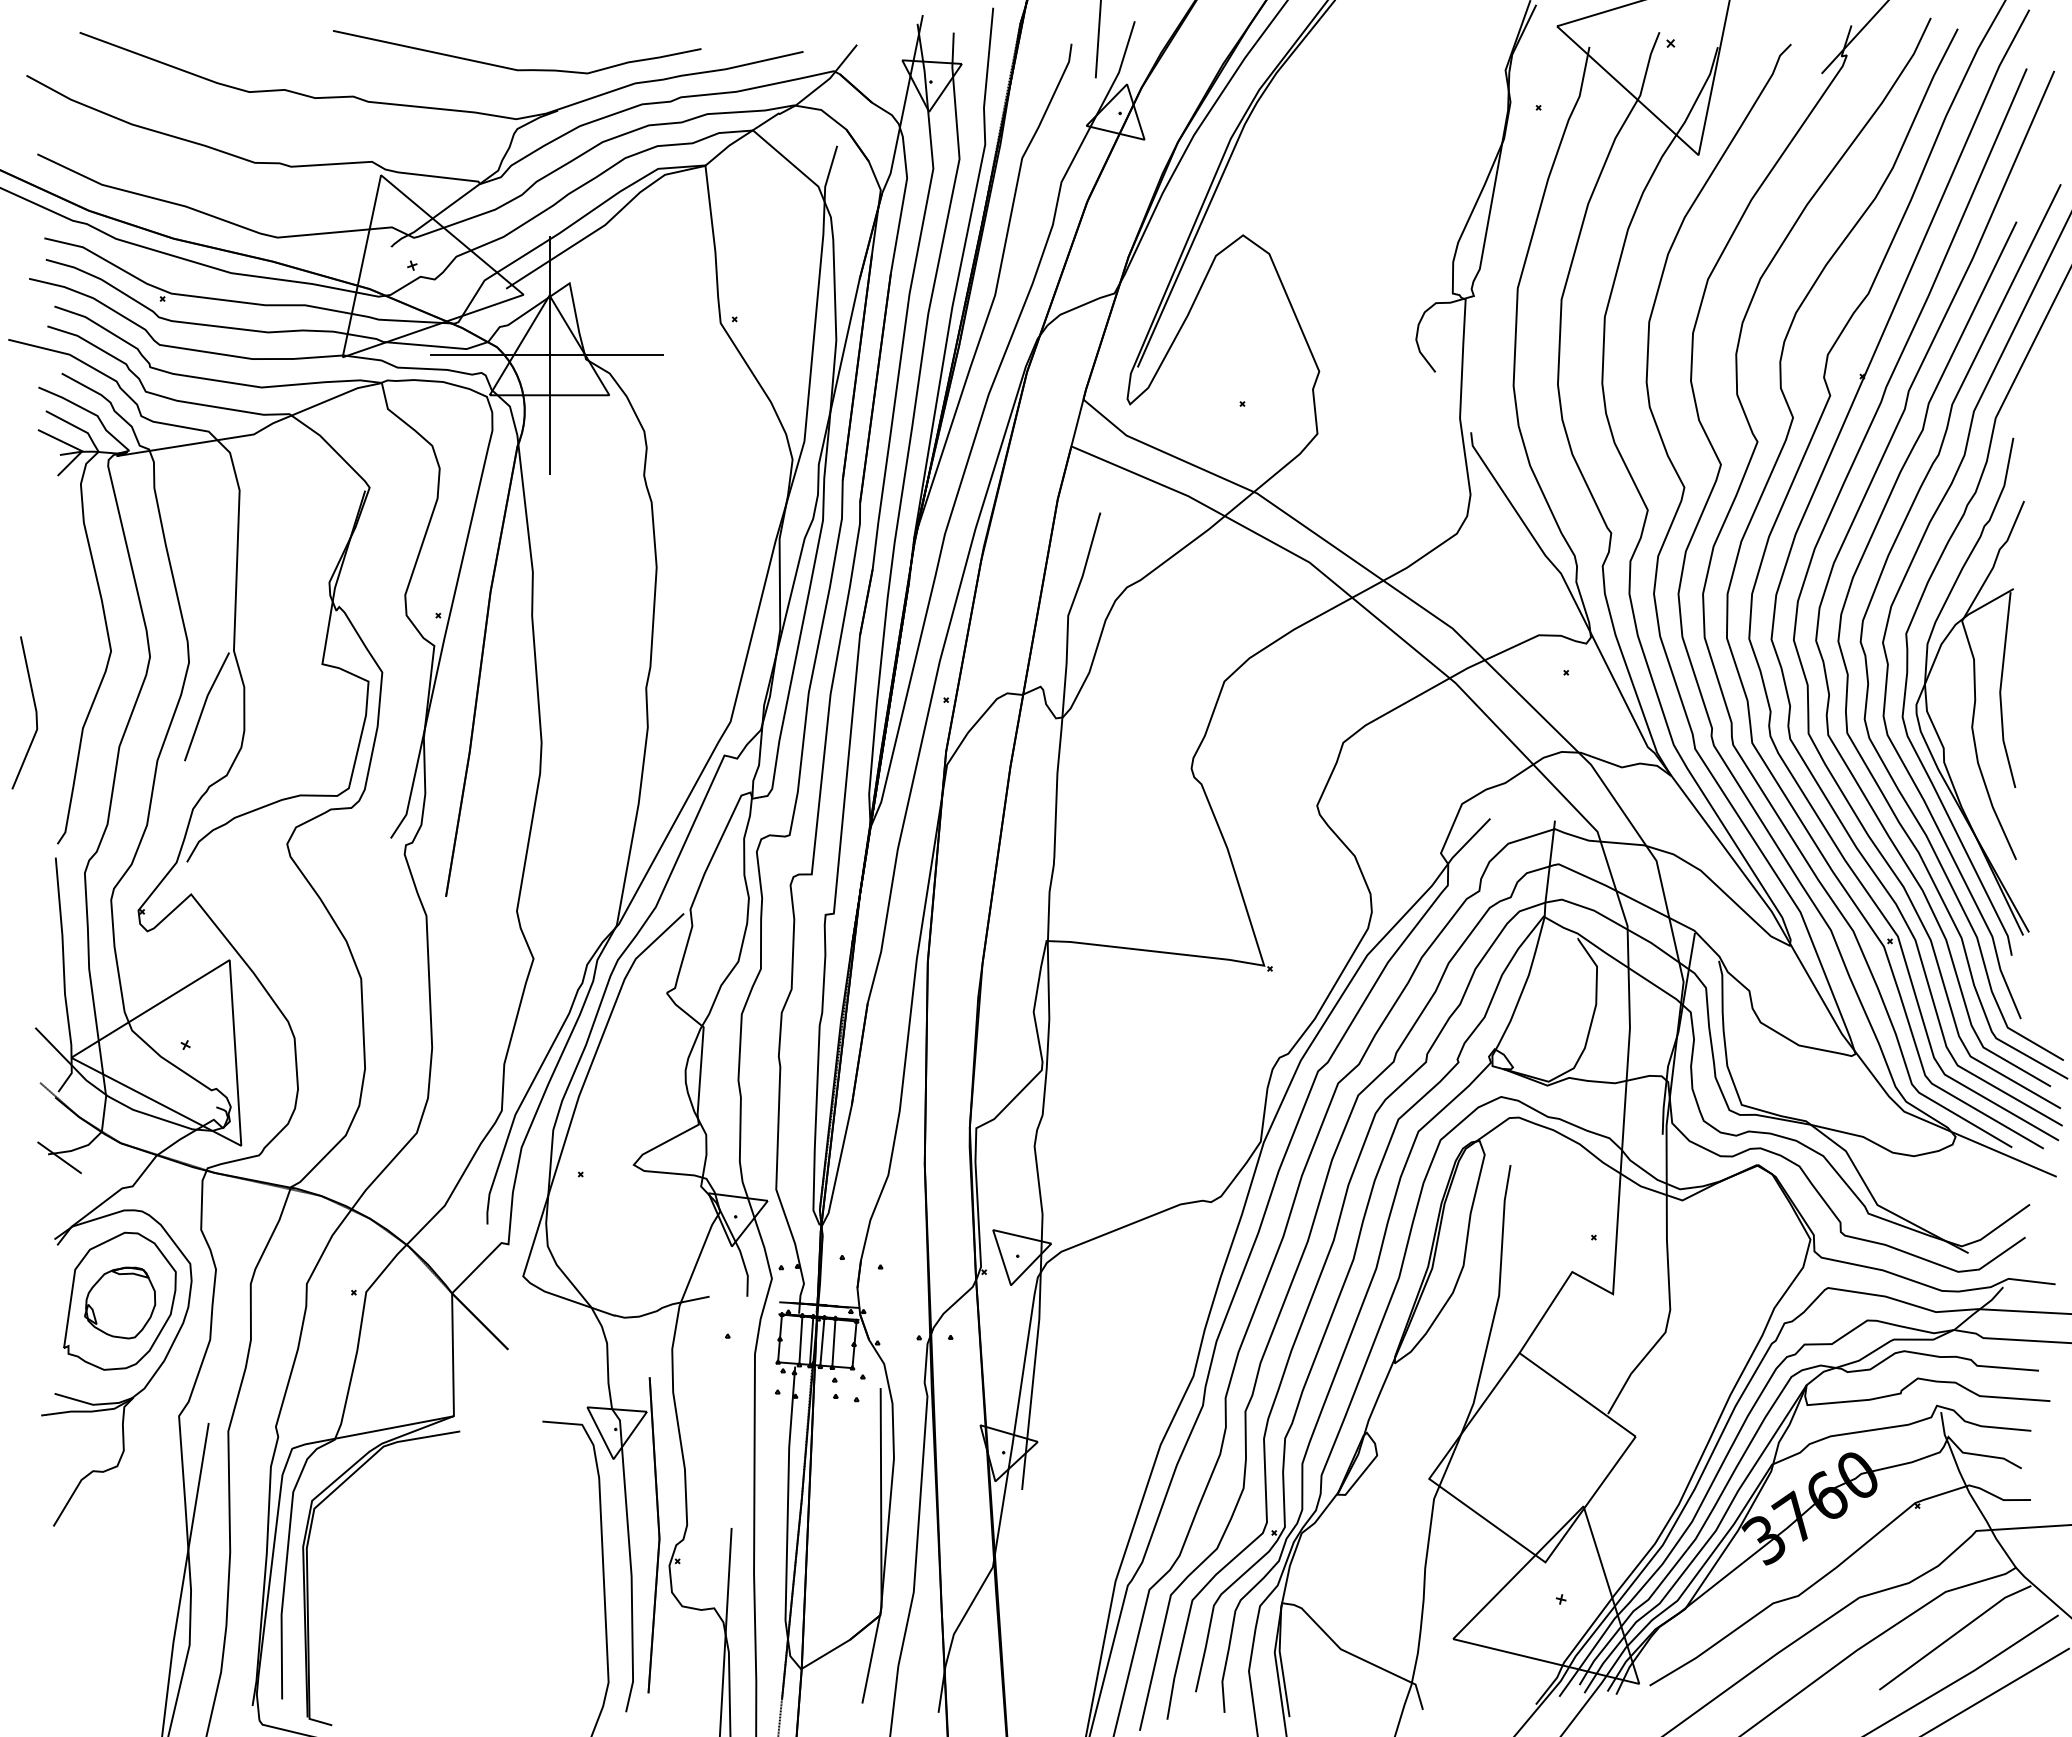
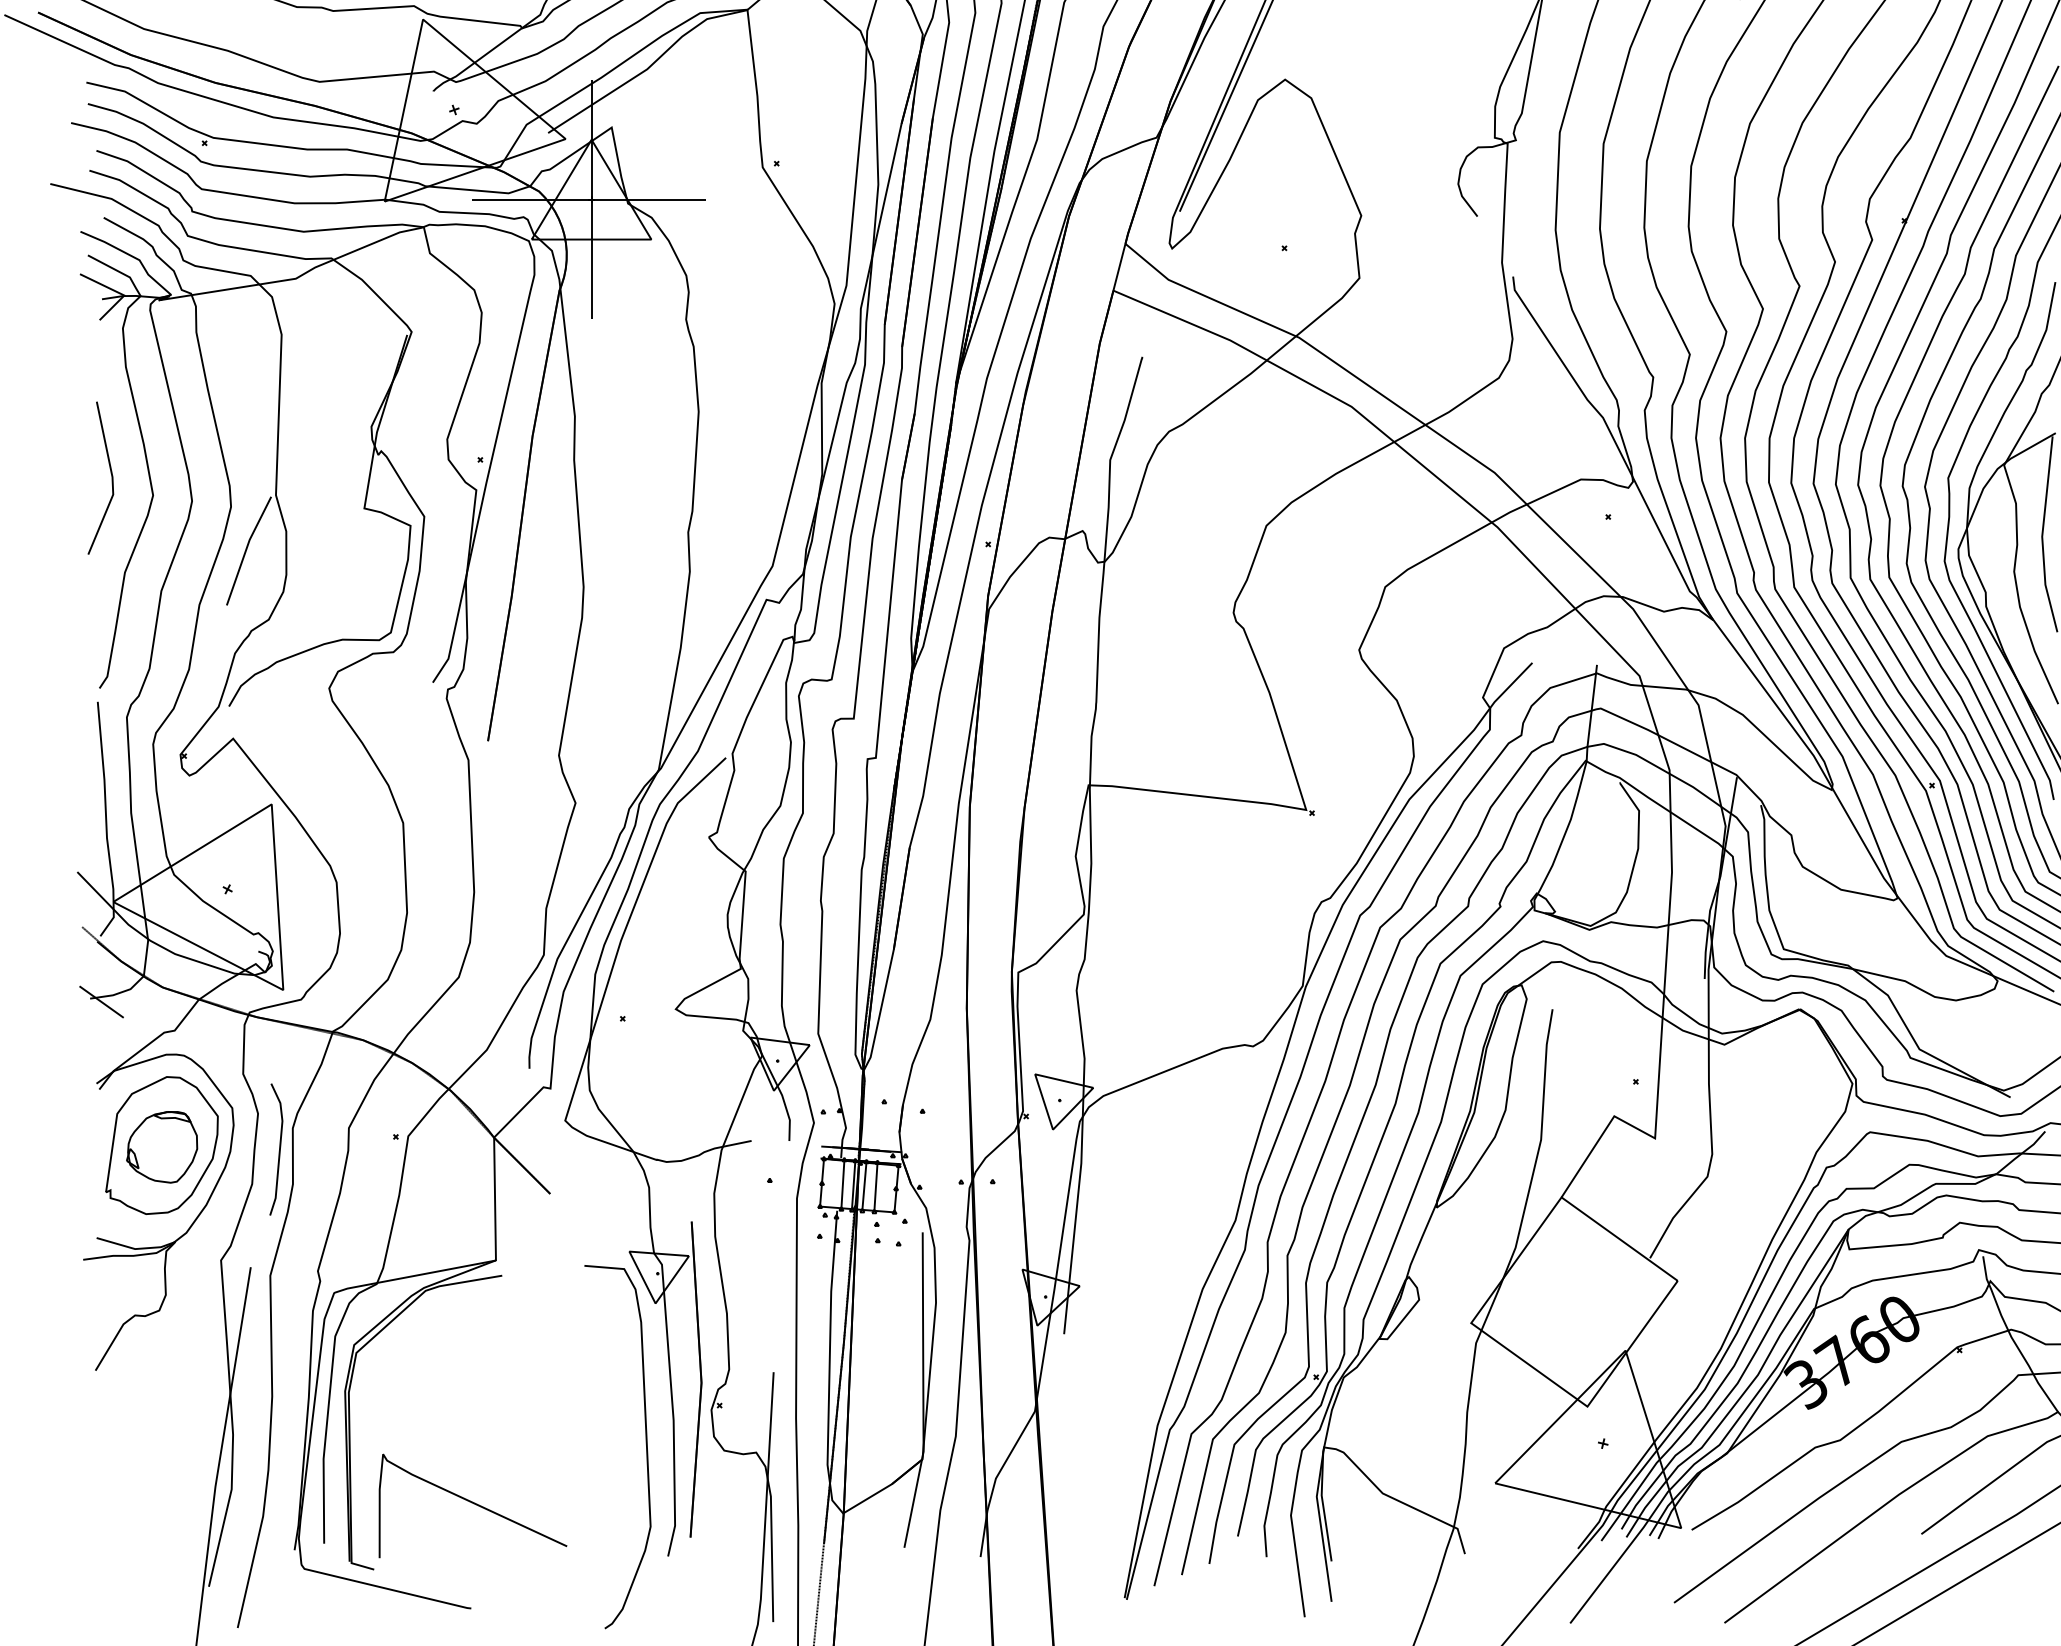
line: (34, 708) -> (110, 473), moved
line: (236, 1306) -> (278, 1150), added
curve: (430, 1659) -> (472, 1503), added

